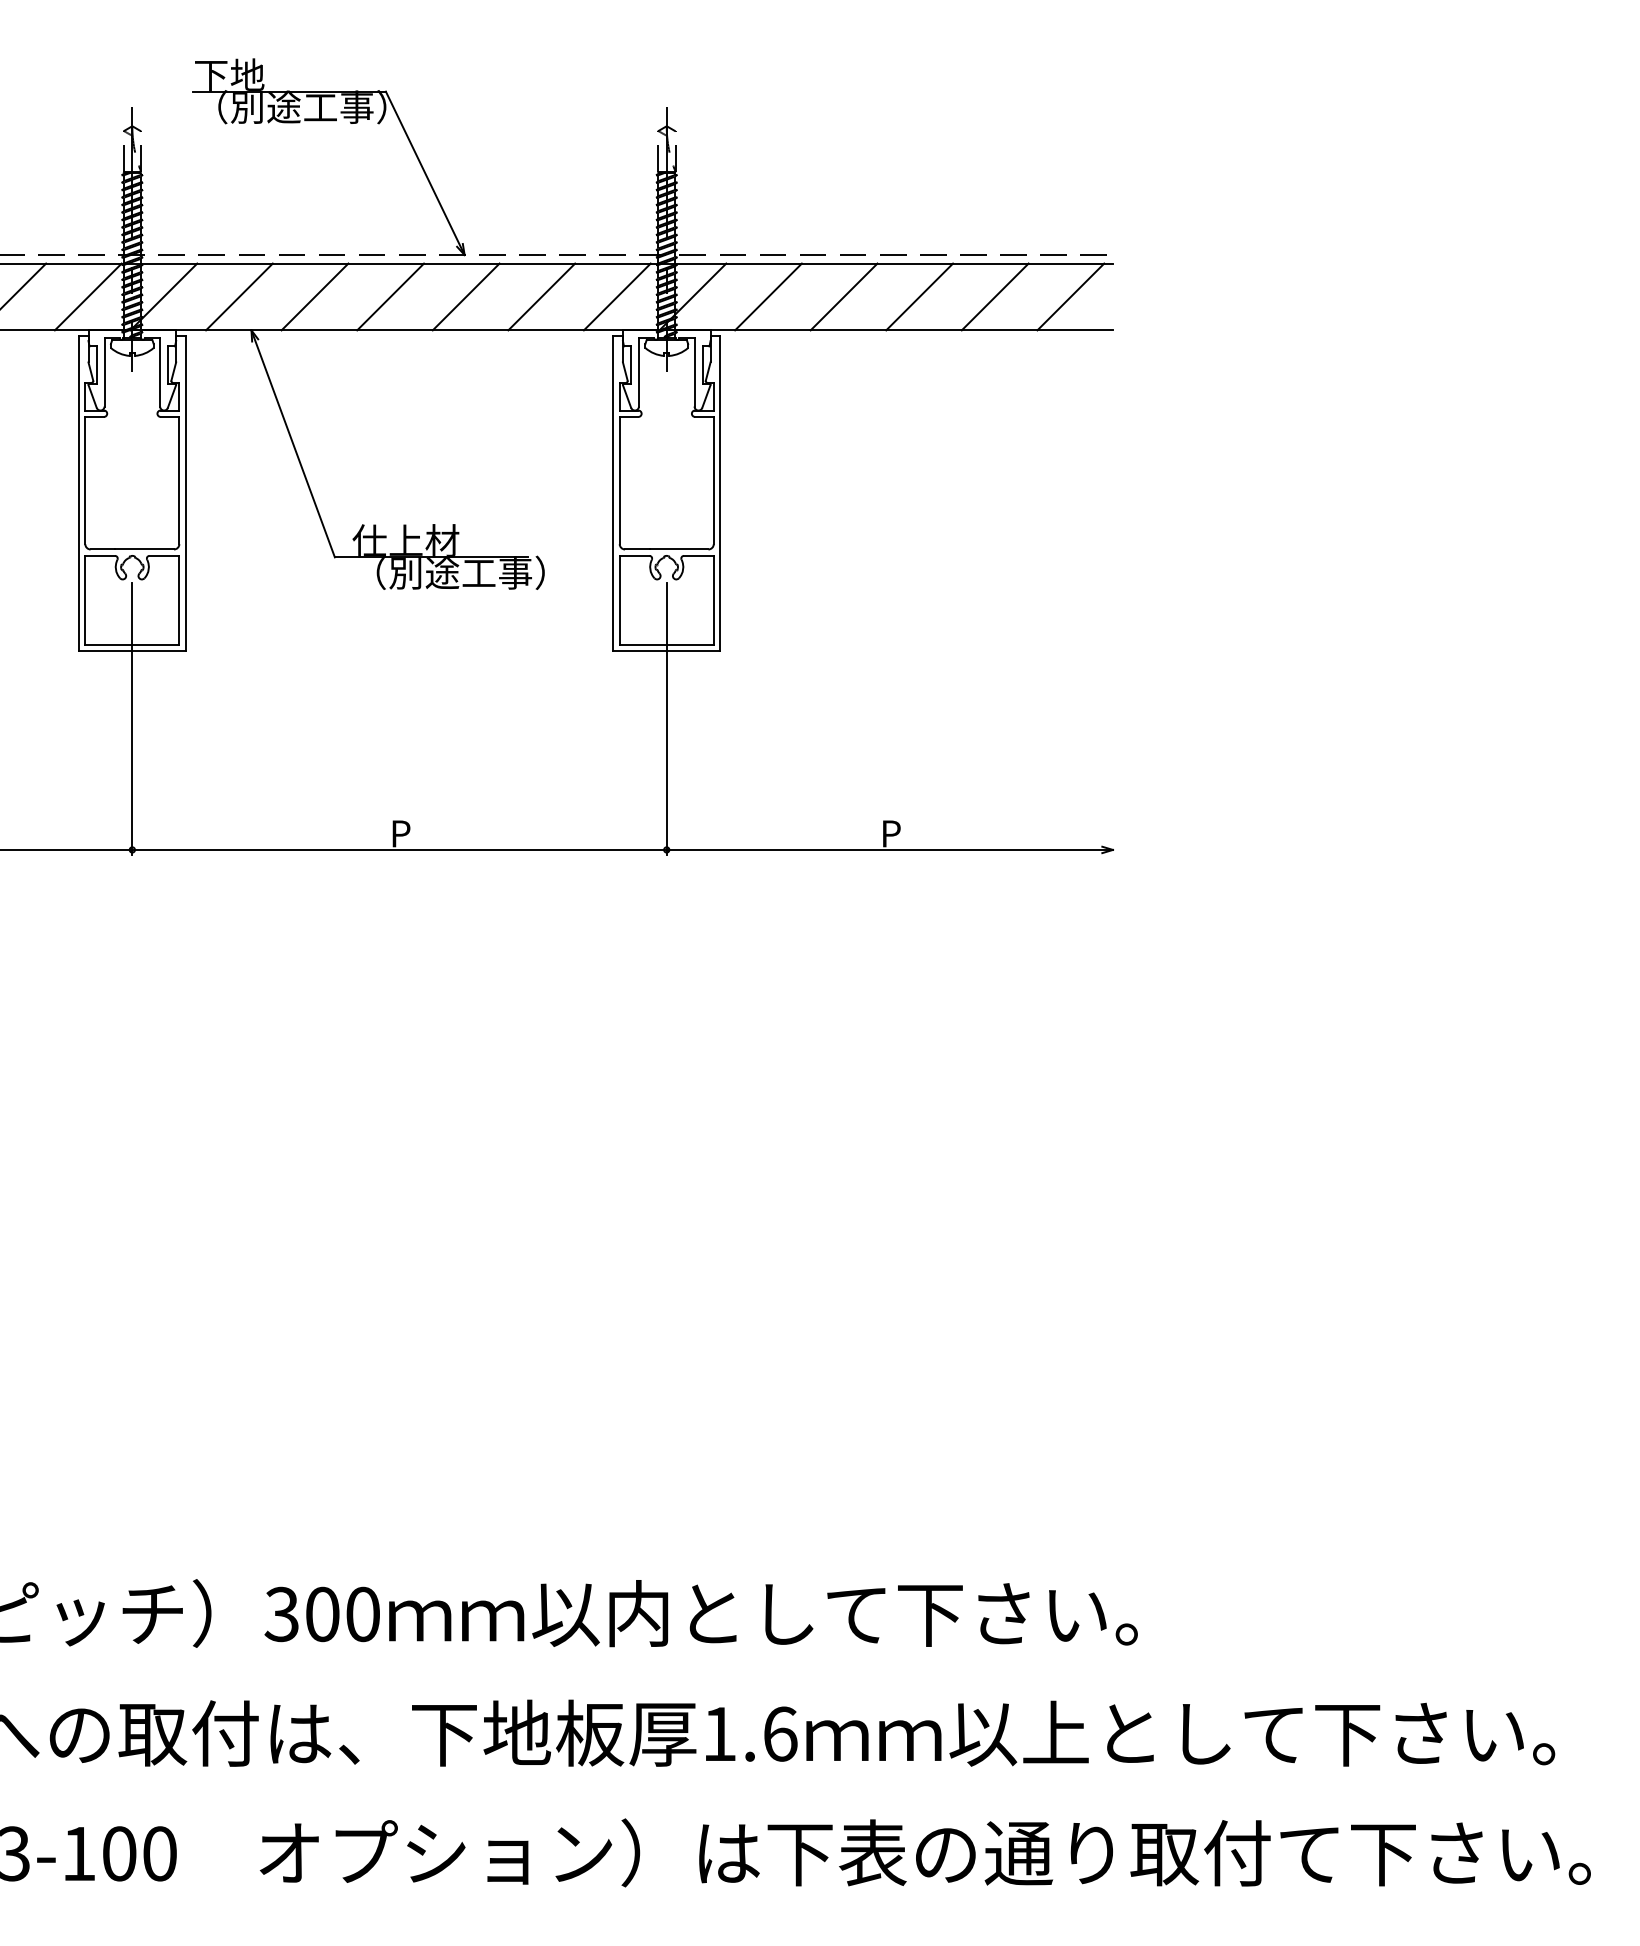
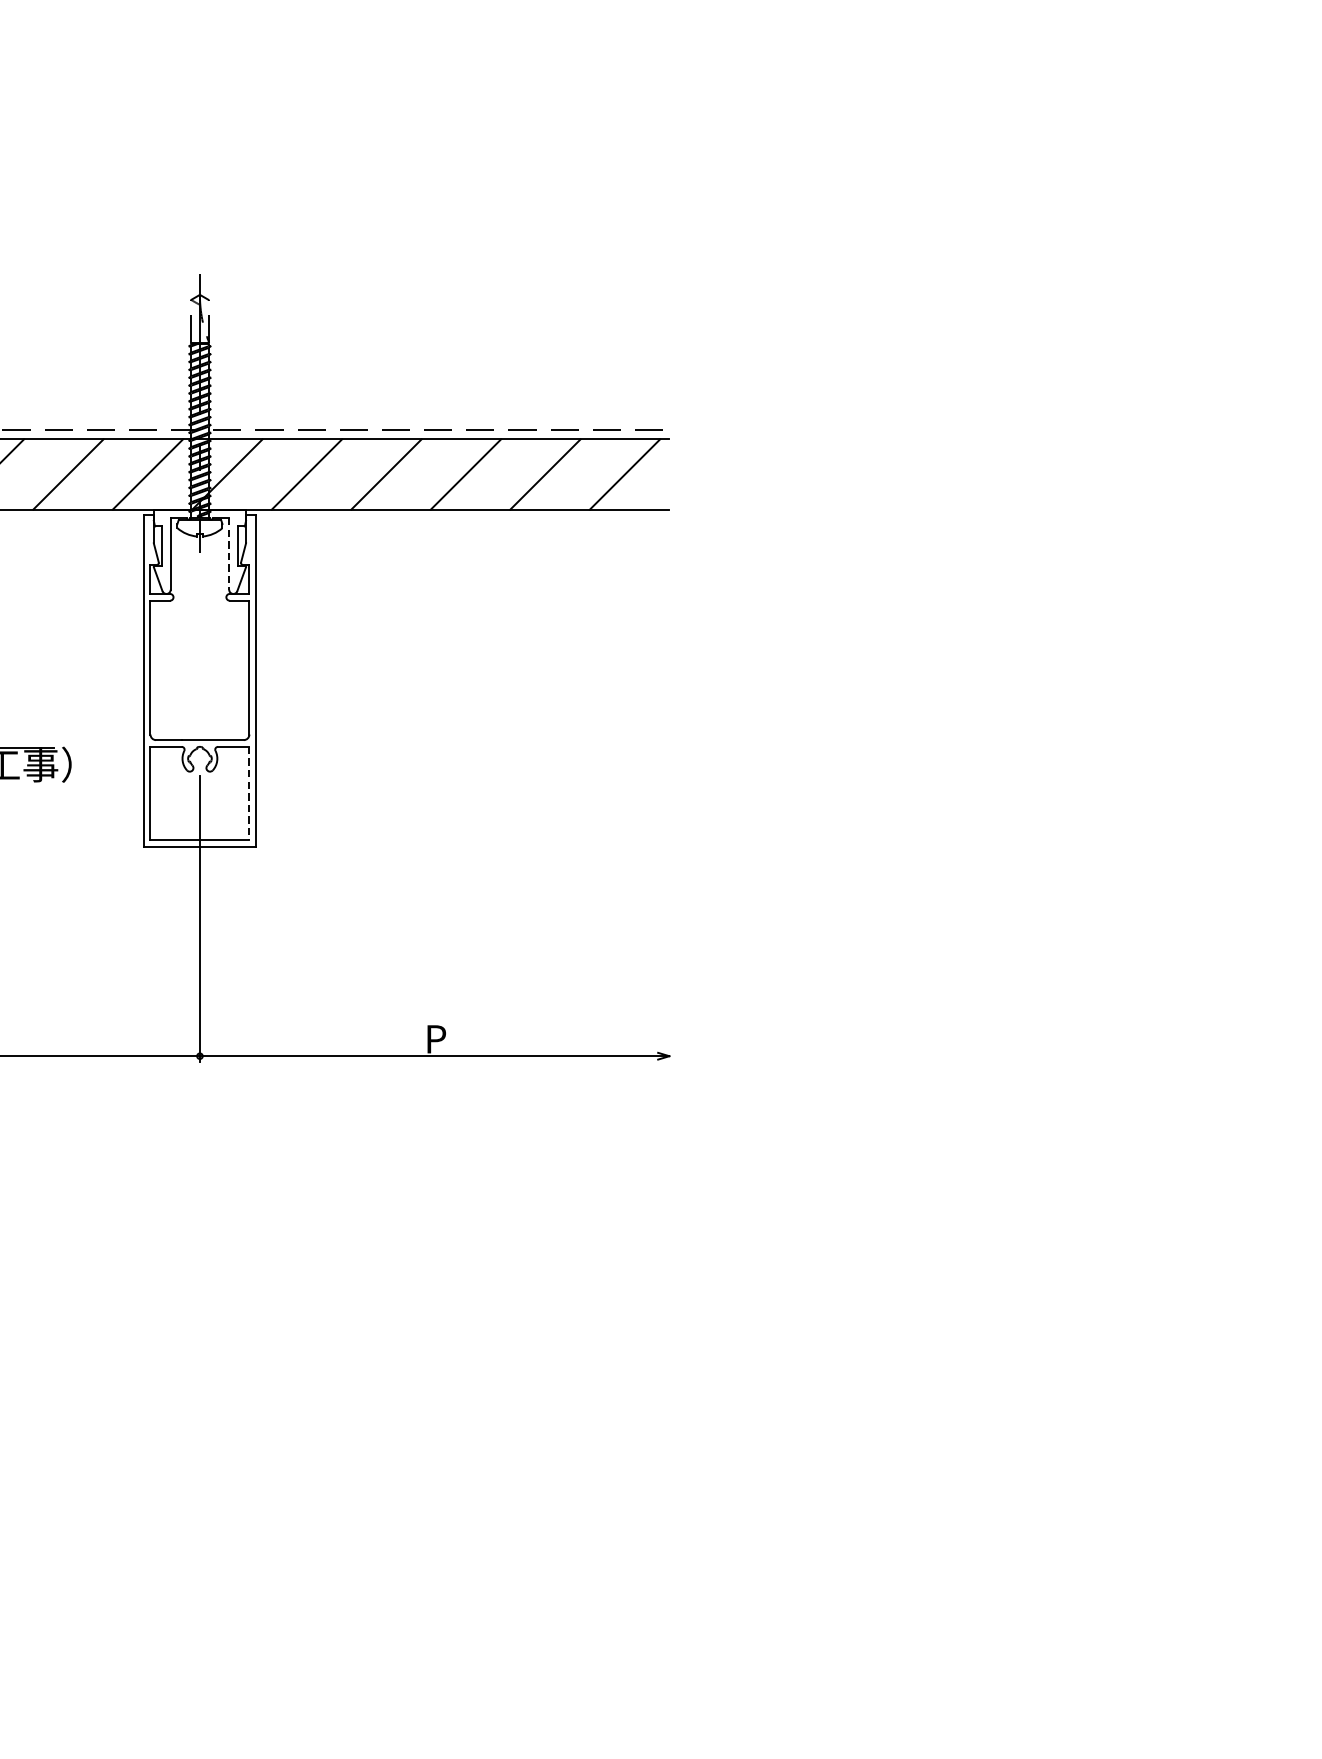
line: (694, 372) -> (229, 553), solid -> dashed
line: (713, 600) -> (249, 793), solid -> dashed

